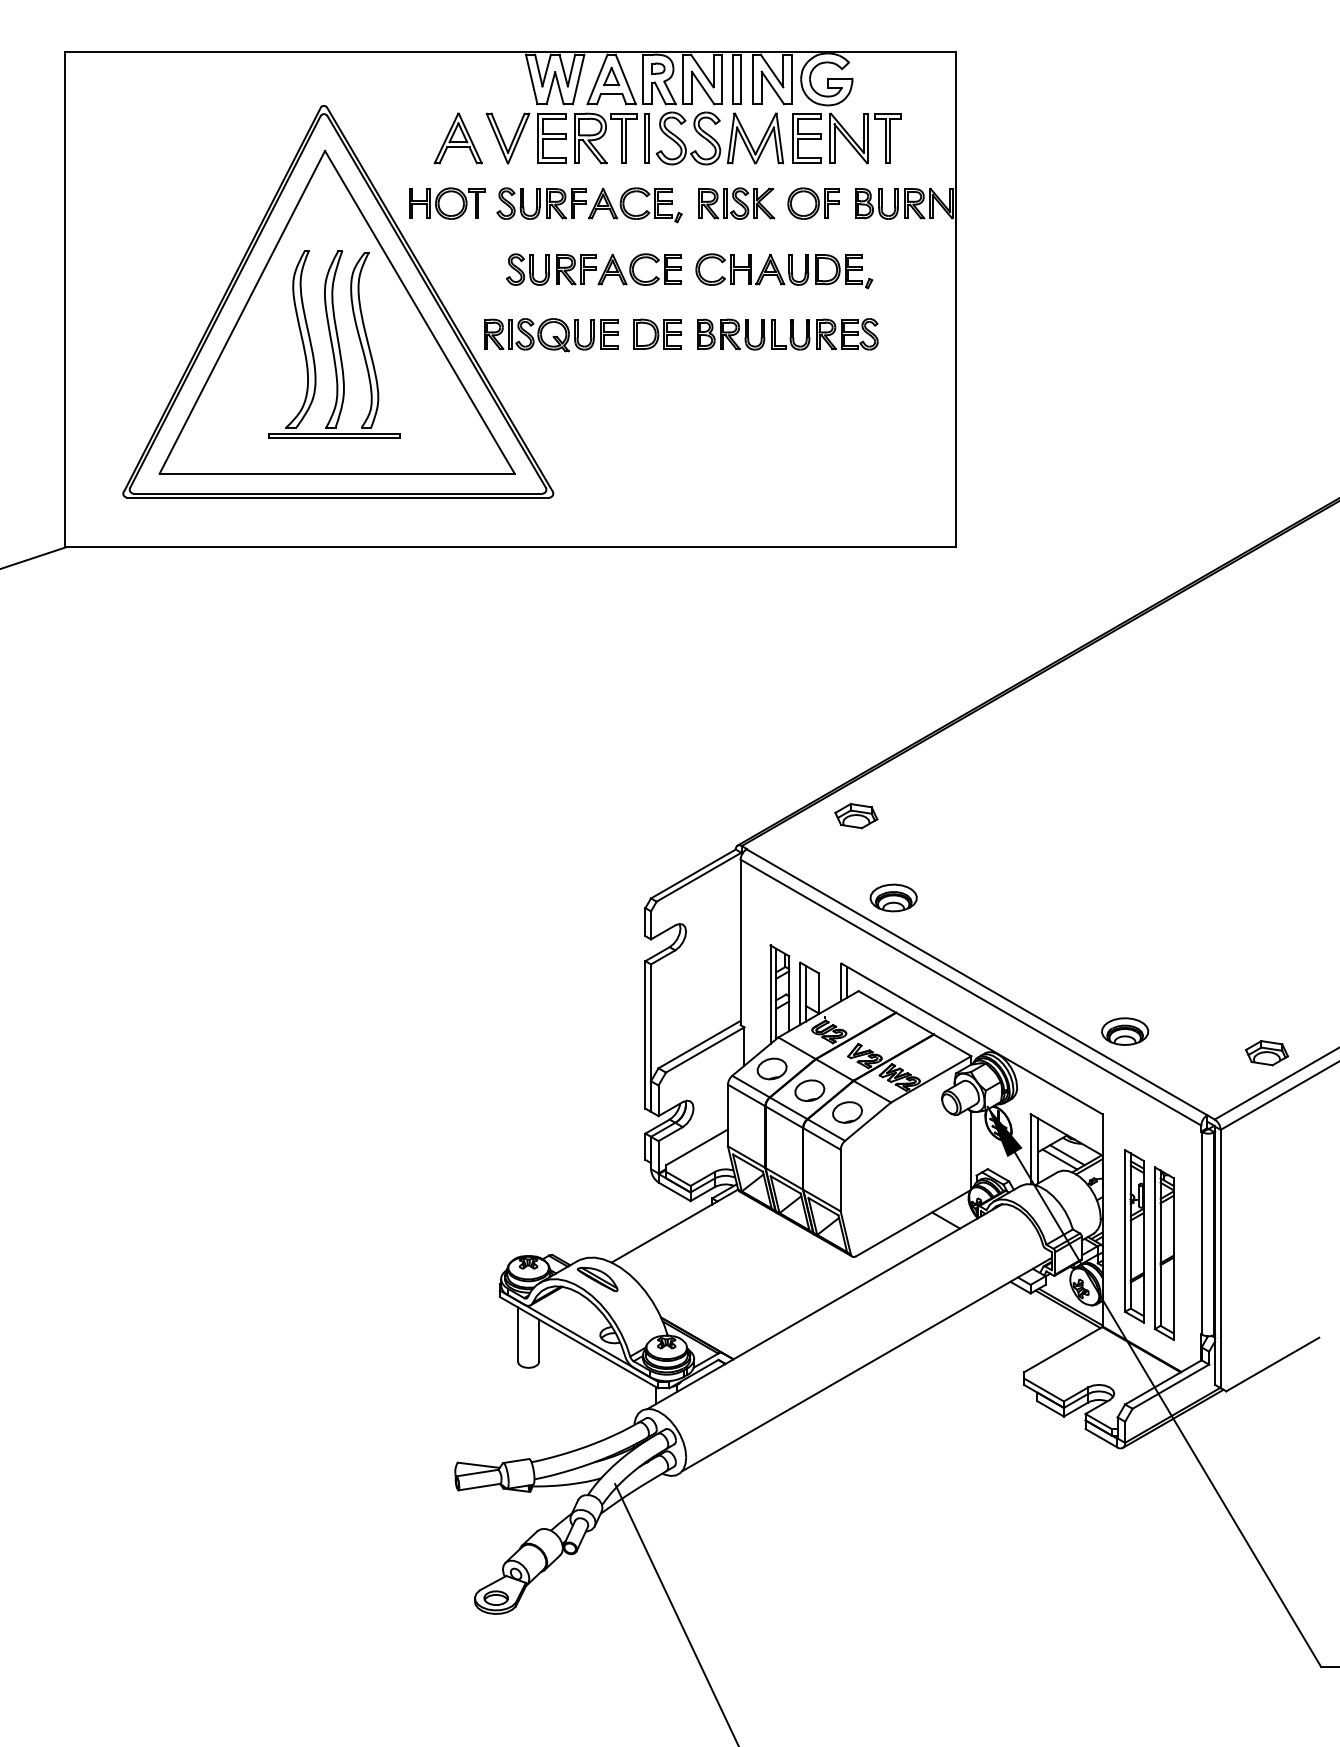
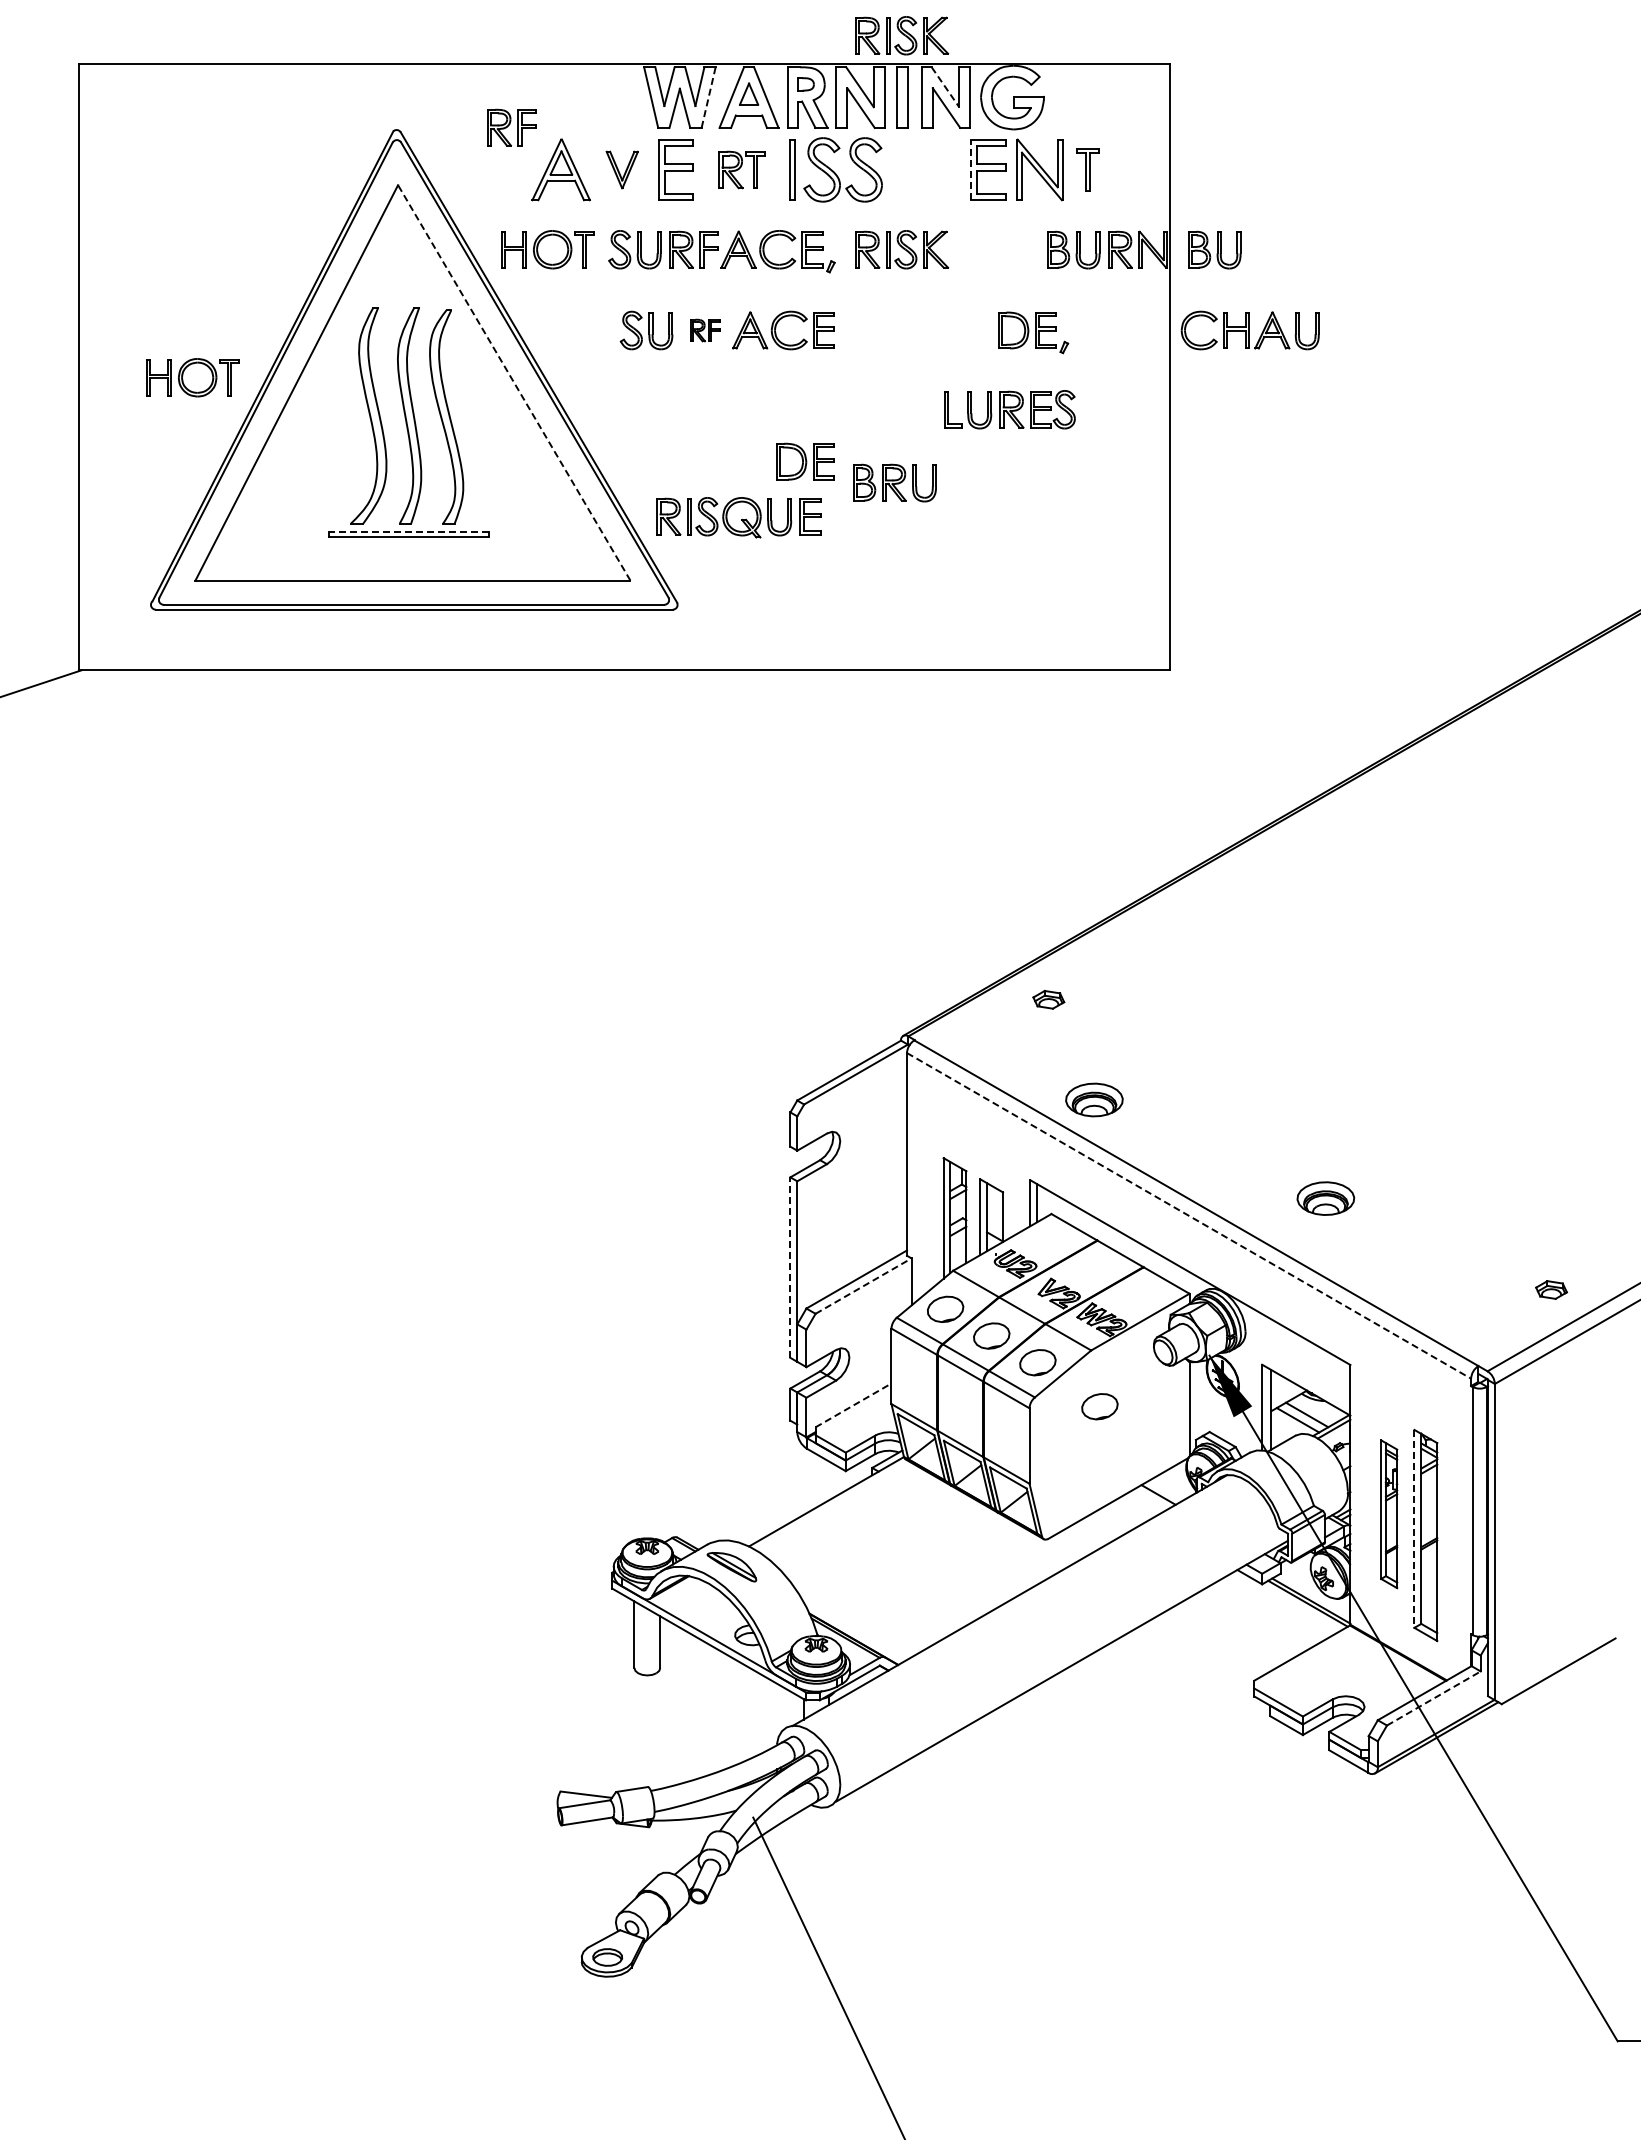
part: (736, 28) -> (902, 35), added
line: (772, 71) -> (945, 87), solid -> dashed
line: (578, 80) -> (708, 98), solid -> dashed
part: (417, 103) -> (511, 127), added
part: (508, 138) -> (622, 169), size x0.6
part: (605, 138) -> (741, 169), size x0.6
line: (793, 138) -> (971, 169), solid -> dashed
part: (888, 138) -> (1087, 169), size x0.7
part: (750, 141) -> (918, 173), removed
part: (813, 203) -> (996, 249), removed
part: (991, 203) -> (1214, 249), added
part: (576, 269) -> (705, 330), size x0.6
part: (751, 269) -> (1249, 330), moved
part: (157, 308) -> (192, 377), added
line: (420, 312) -> (514, 382), solid -> dashed
part: (550, 334) -> (738, 517), moved
part: (657, 334) -> (805, 461), moved
part: (730, 334) -> (894, 482), moved
line: (333, 434) -> (408, 532), solid -> dashed
part: (856, 815) -> (1048, 999), size x0.6
line: (971, 992) -> (1189, 1215), solid -> dashed
part: (1124, 1031) -> (1325, 1198), moved
line: (645, 1034) -> (790, 1267), solid -> dashed
line: (705, 1049) -> (864, 1285), solid -> dashed
part: (1266, 1052) -> (1551, 1289), size x0.6
line: (696, 1147) -> (853, 1405), solid -> dashed
part: (897, 1148) -> (1099, 1406), added
part: (1133, 1235) -> (1388, 1513), size x0.7
line: (1155, 1247) -> (1414, 1528), solid -> dashed
line: (1171, 1386) -> (1434, 1698), solid -> dashed

